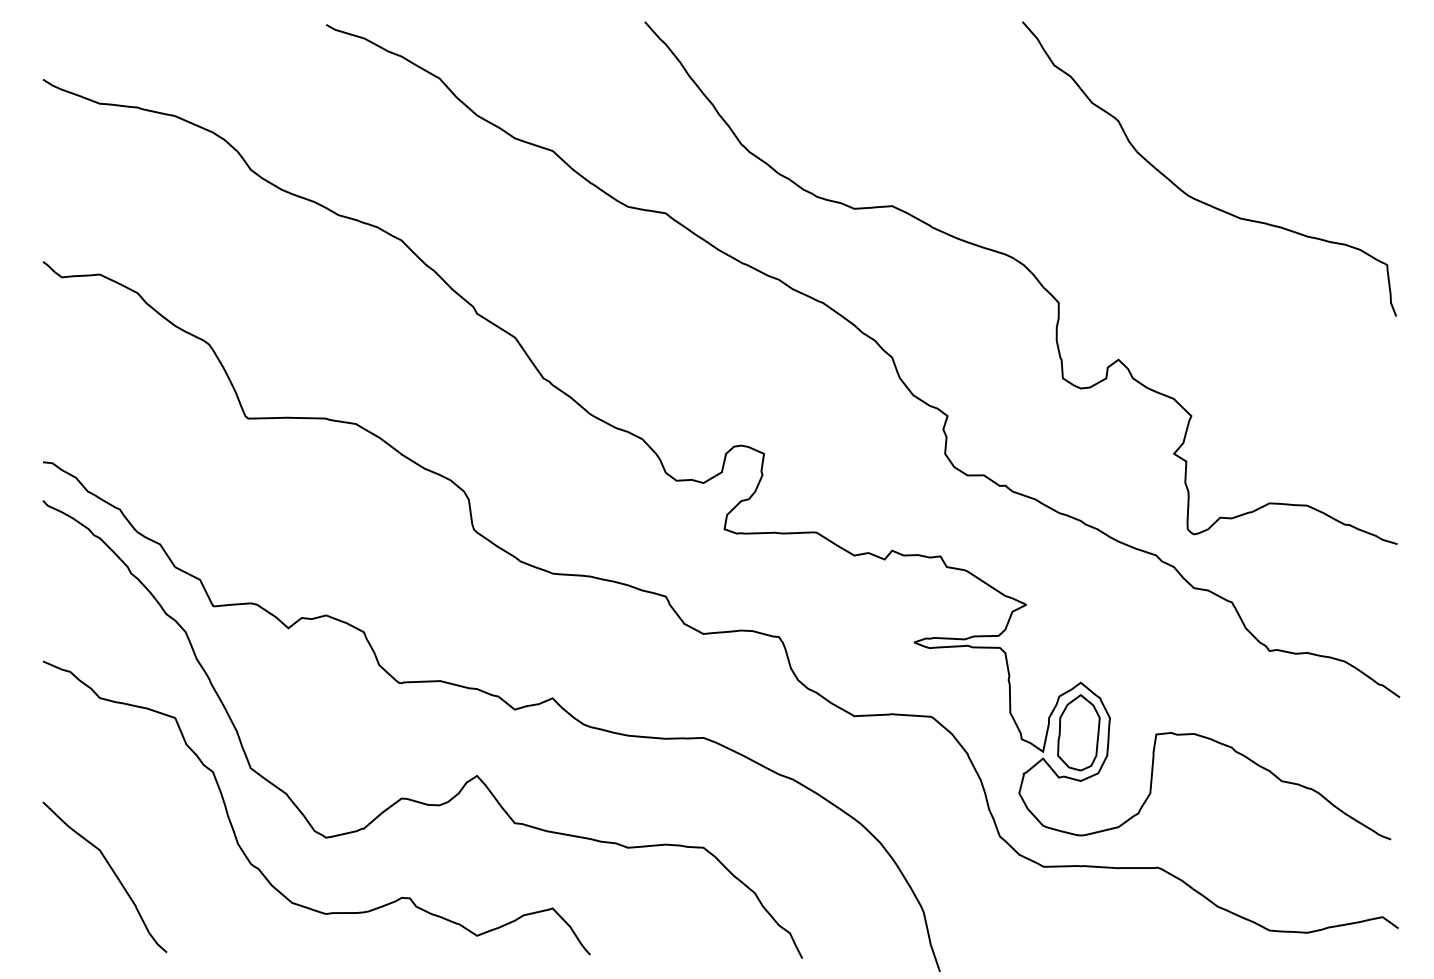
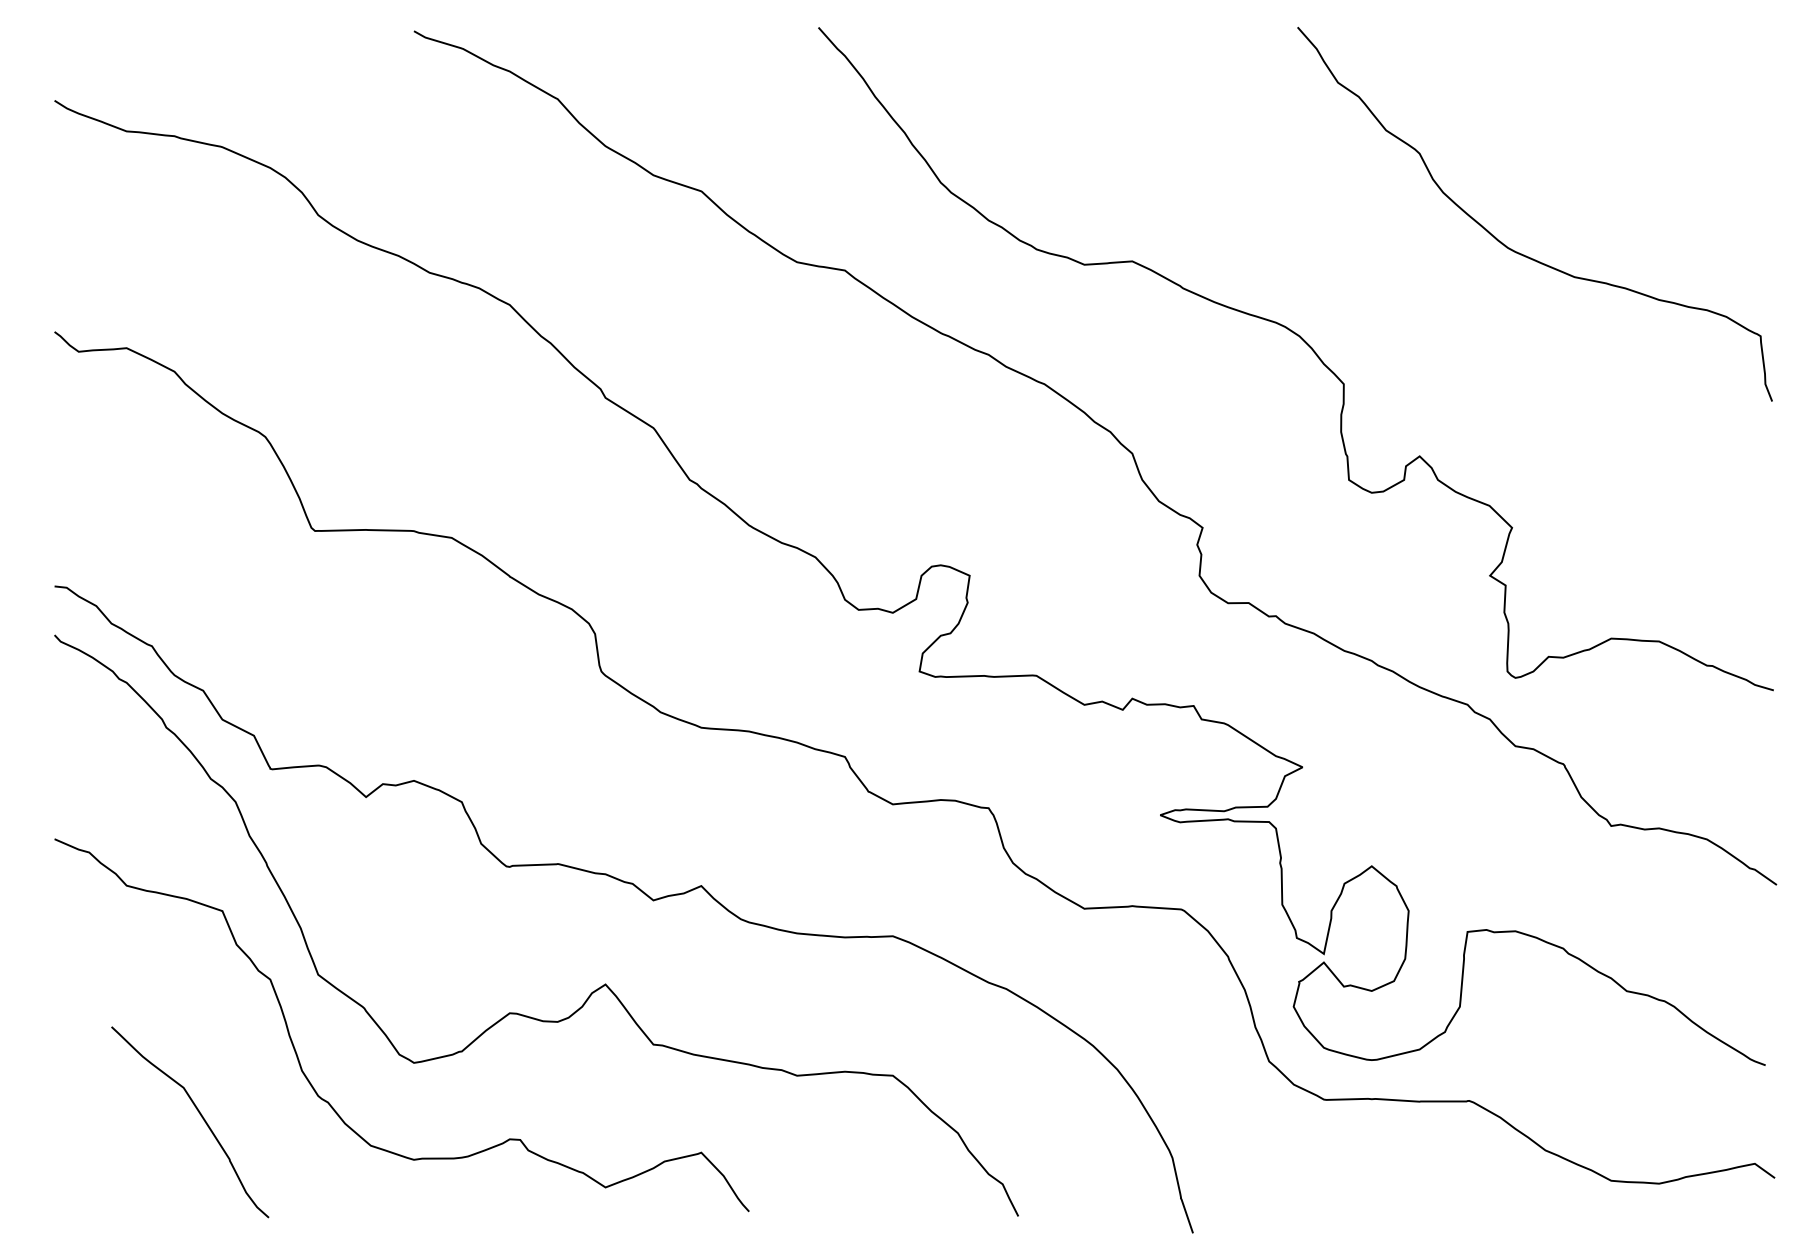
part: (1079, 732) -> (1369, 929), removed
curve: (112, 871) -> (199, 1114), moved

